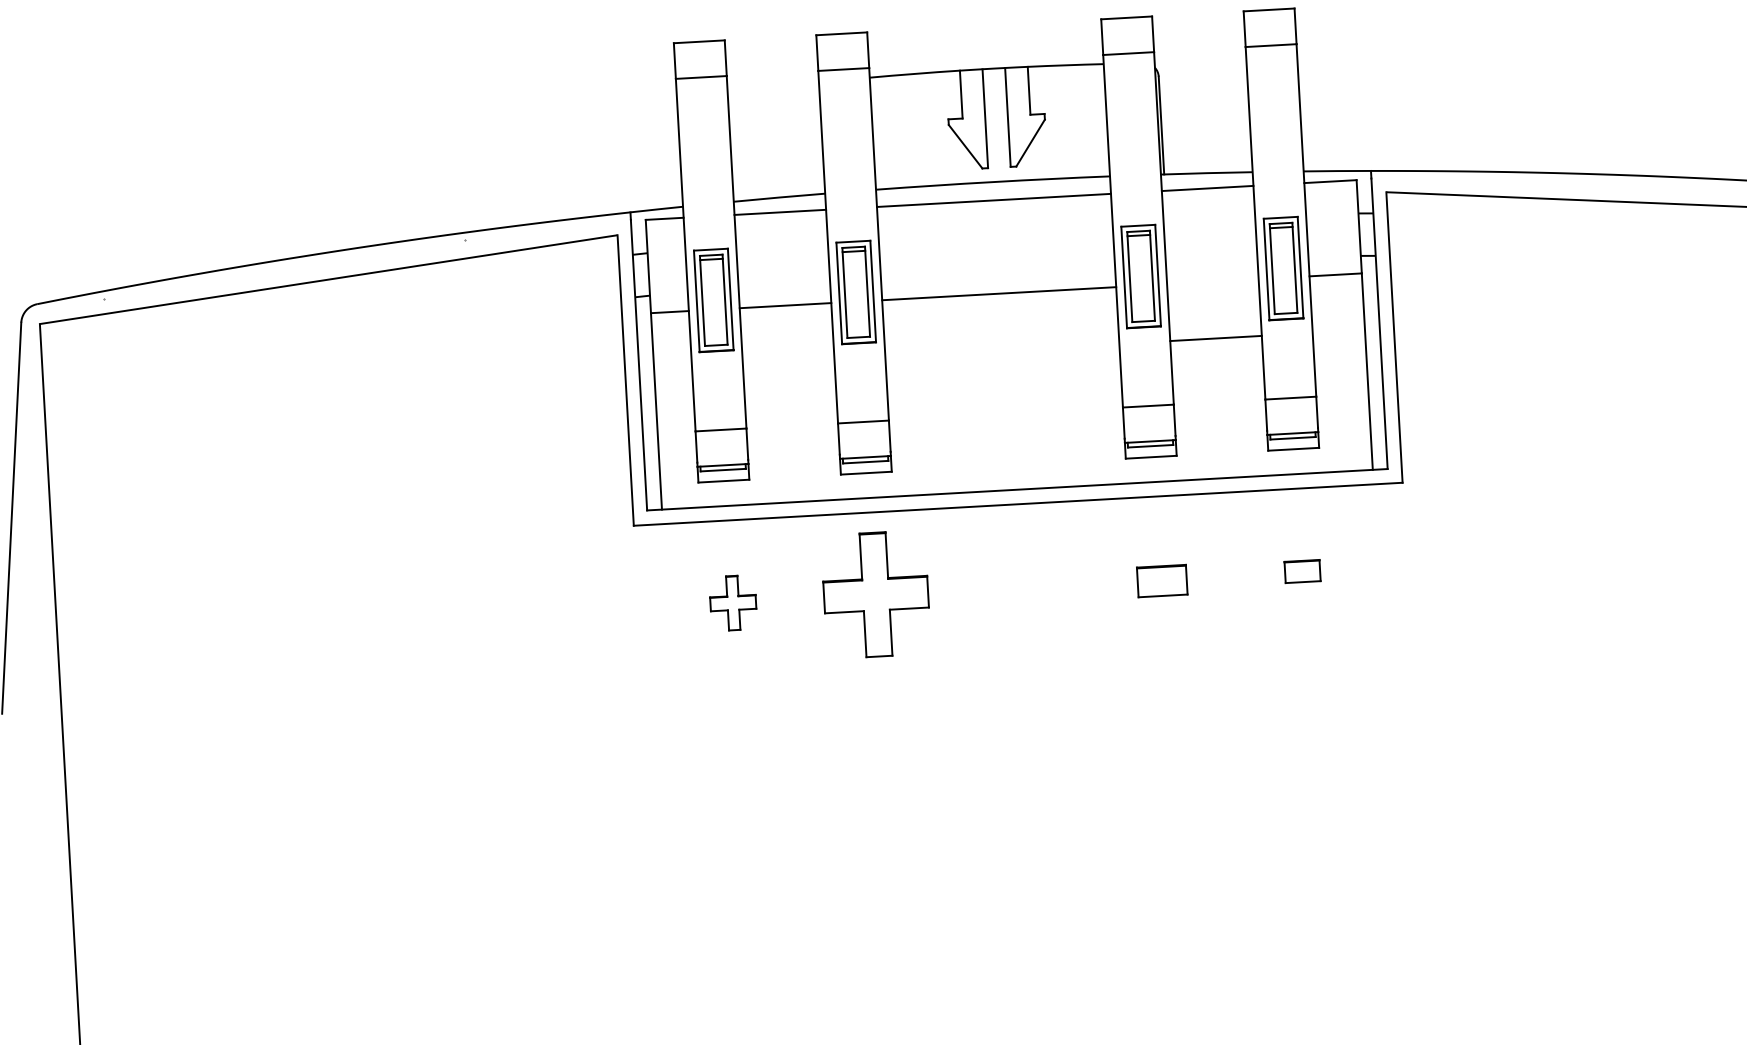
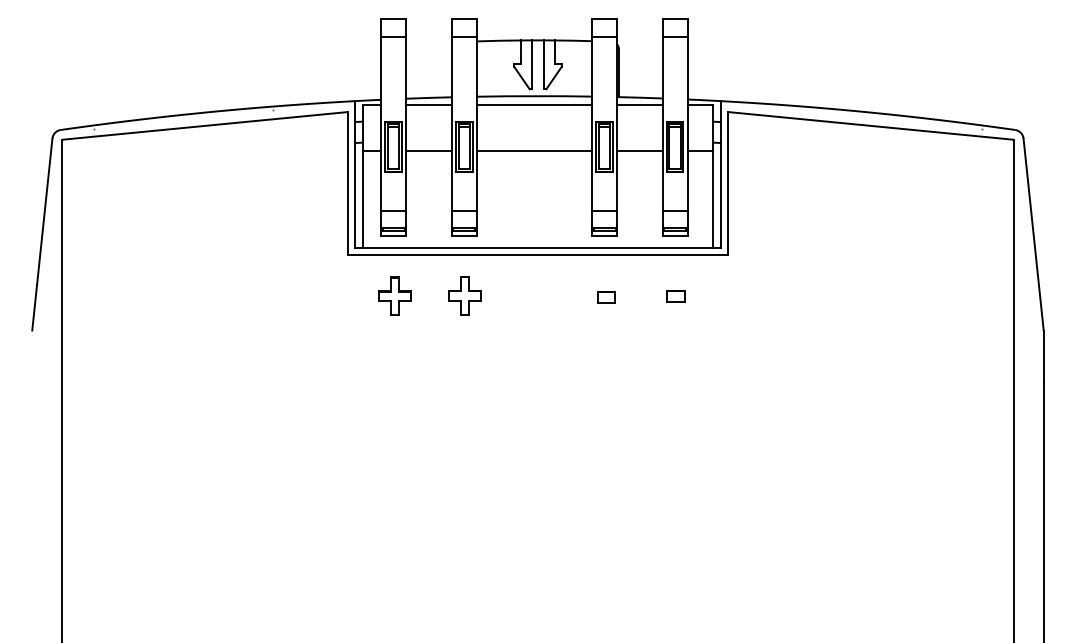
line: (1215, 338) -> (639, 151), moved
part: (1161, 581) -> (606, 297), size x0.71
part: (873, 593) -> (464, 295), size x0.62
part: (732, 601) -> (394, 295), size x1.43

